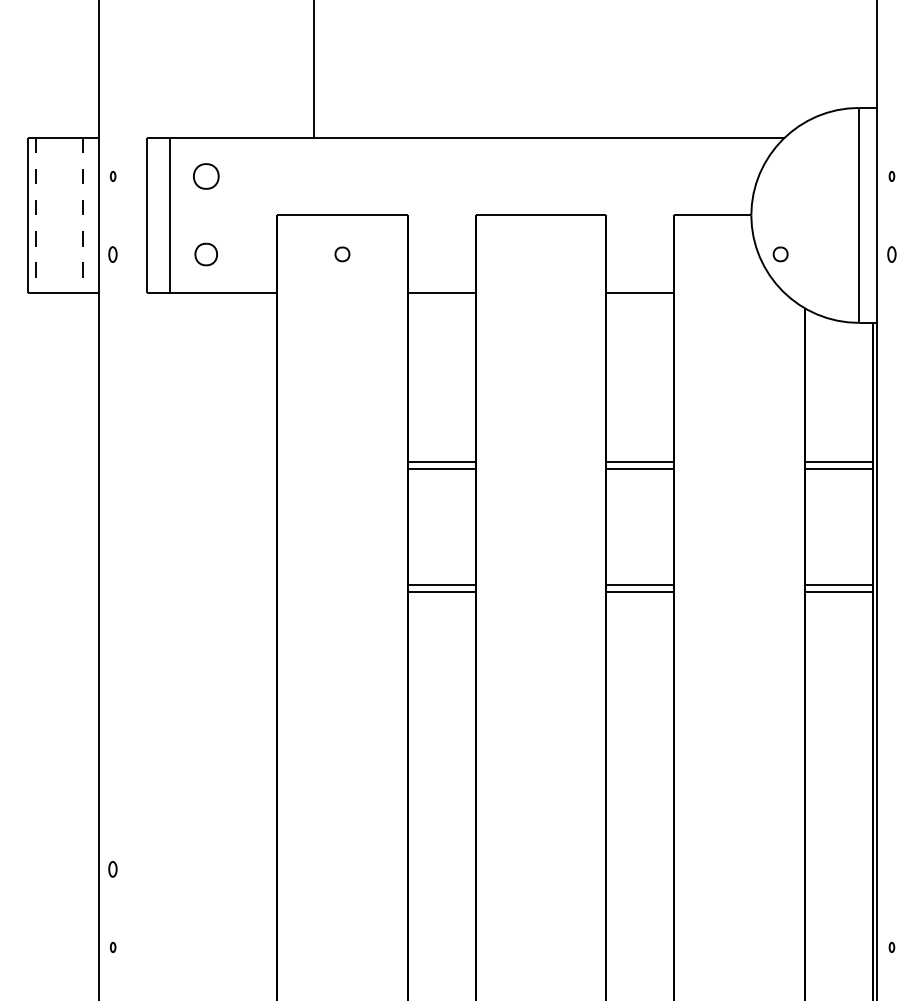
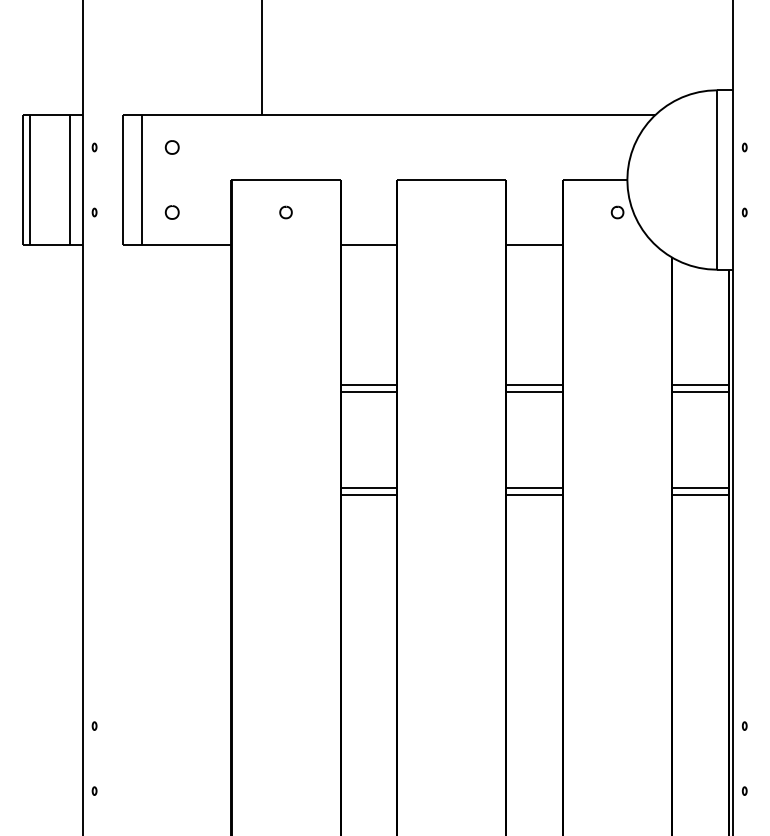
part: (205, 176) -> (171, 147), size x0.62
line: (36, 215) -> (30, 180), dashed -> solid
line: (83, 215) -> (69, 180), dashed -> solid
part: (113, 253) -> (94, 211), size x0.62
part: (205, 253) -> (171, 211), size x0.71
part: (891, 253) -> (744, 211), size x0.62
part: (780, 254) -> (617, 212), moved
part: (113, 869) -> (94, 726), size x0.62
part: (891, 869) -> (744, 726), added

